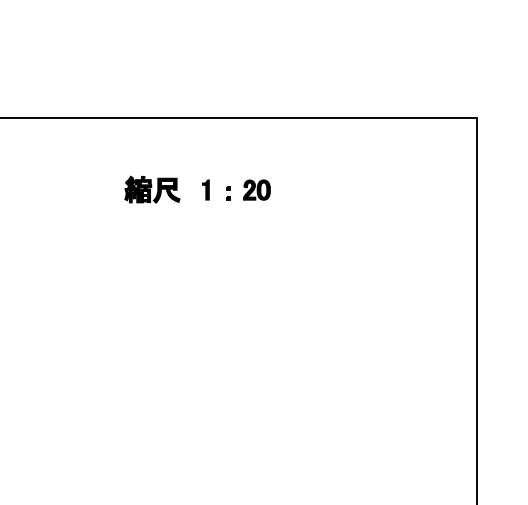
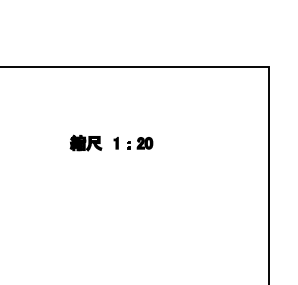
part: (197, 188) -> (111, 142), moved

